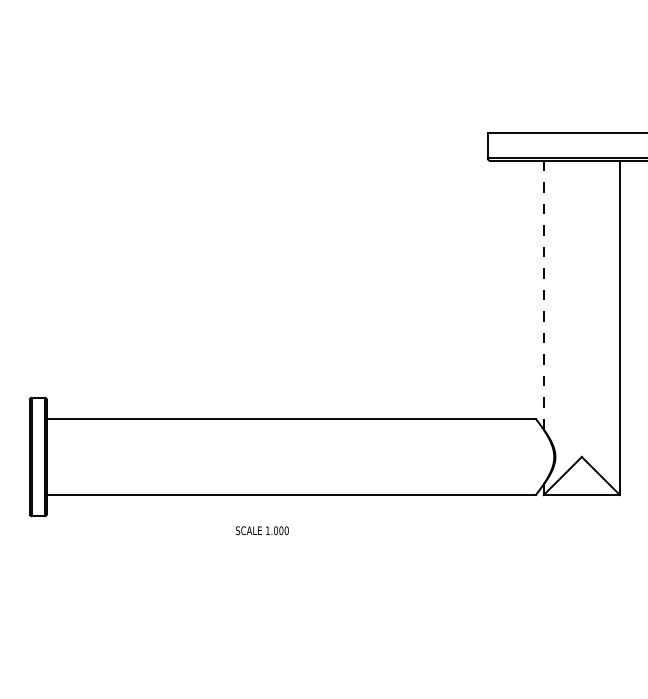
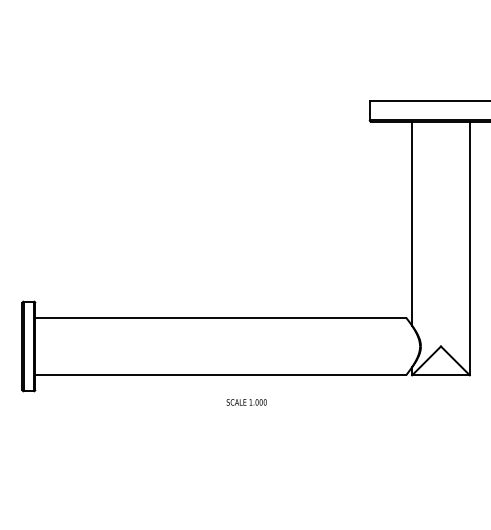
line: (544, 294) -> (412, 223), dashed -> solid
text: (262, 530) -> (246, 402), moved

